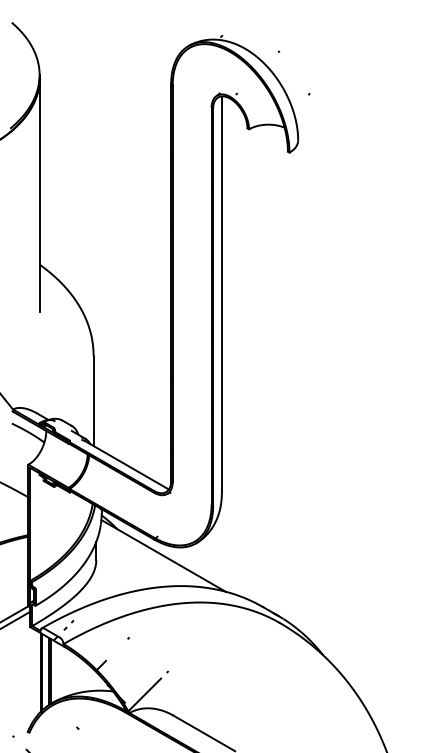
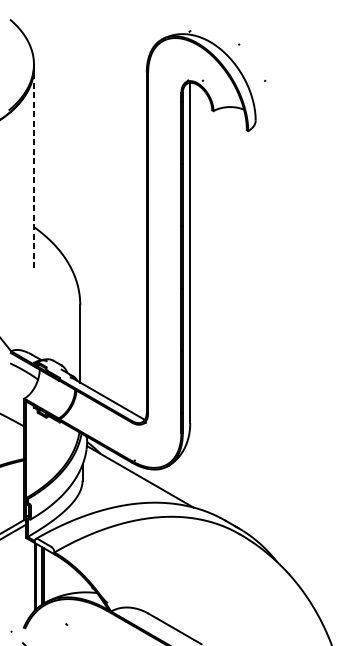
line: (39, 195) -> (33, 167), solid -> dashed
hatch: (99, 649) -> (85, 557), removed

